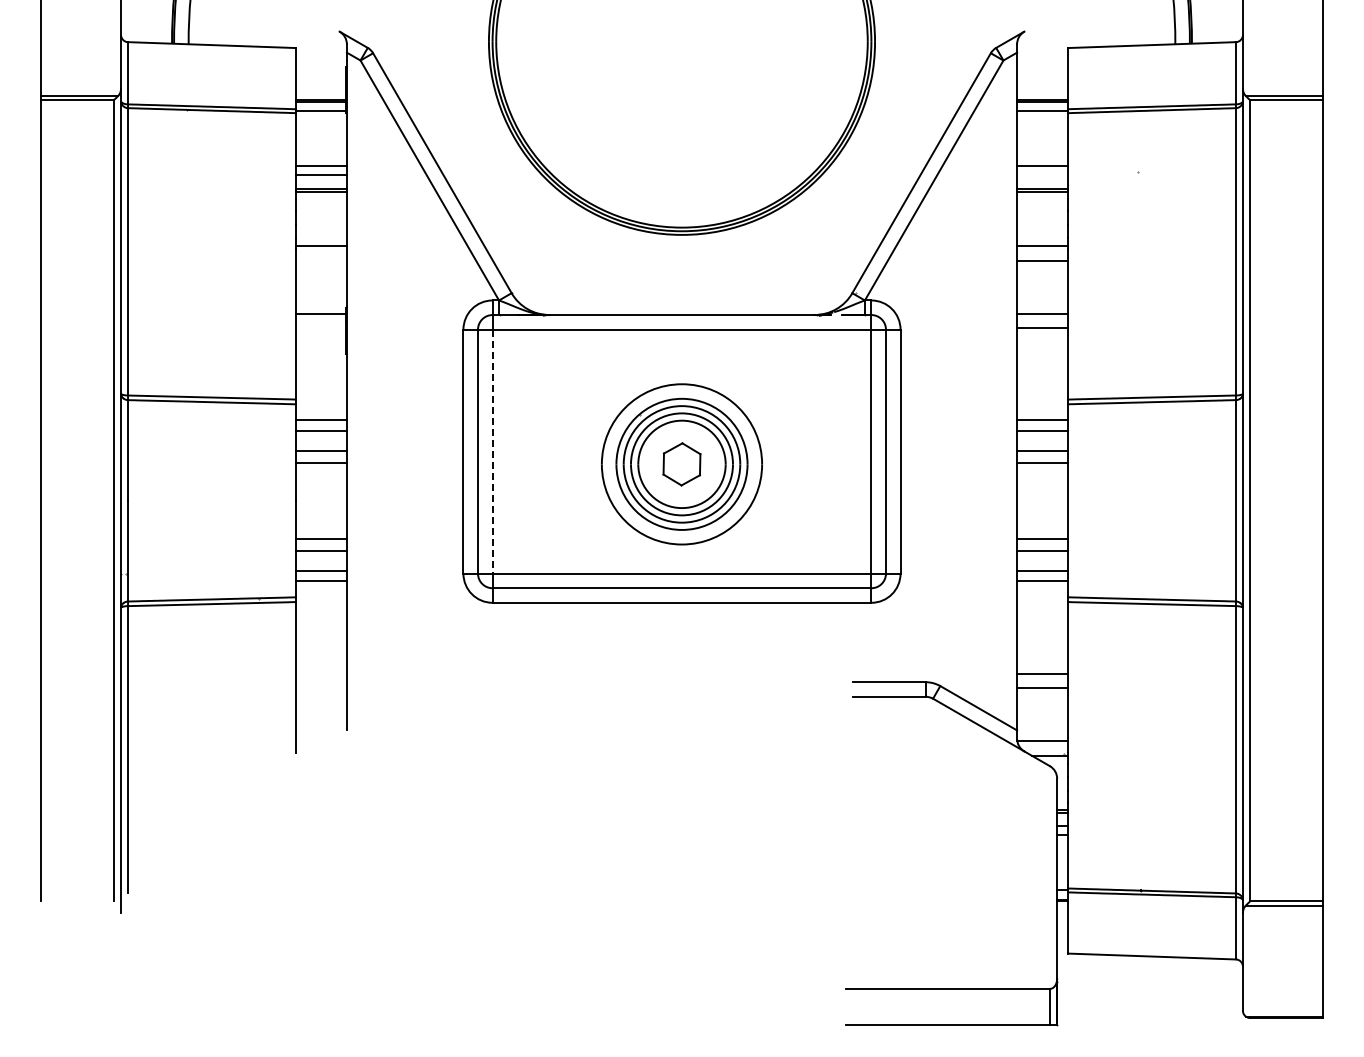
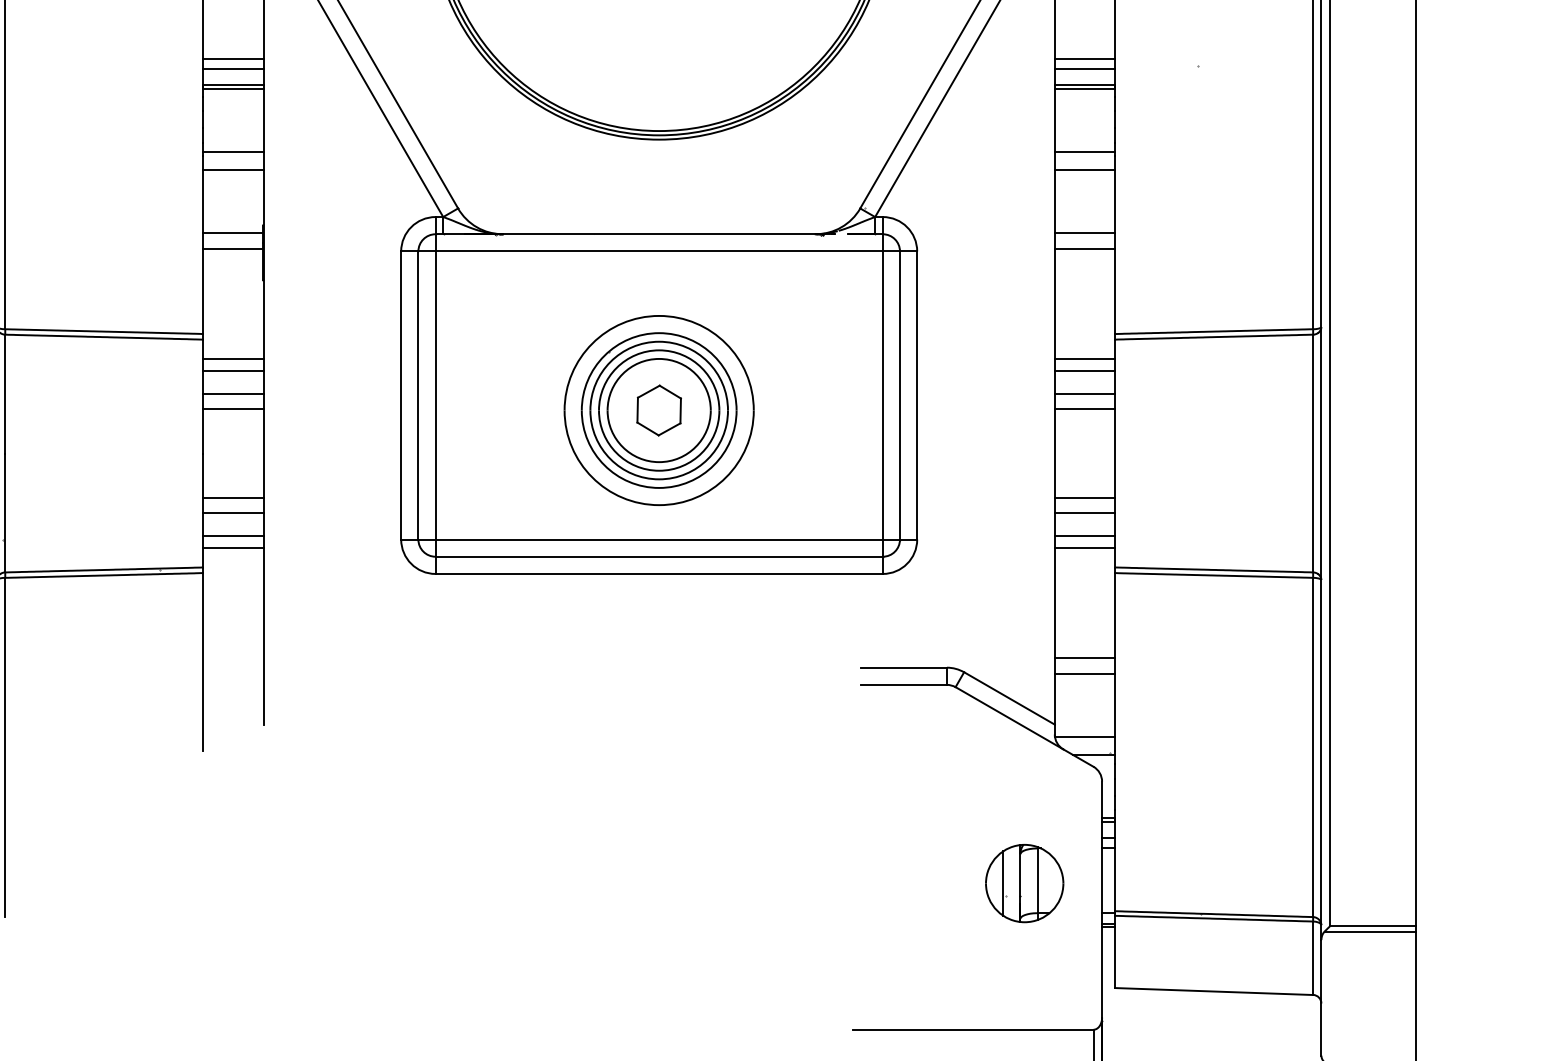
line: (1042, 175) -> (1084, 69), added
line: (320, 261) -> (232, 171), added
line: (320, 327) -> (232, 248), added
line: (492, 452) -> (435, 396), dashed -> solid
part: (991, 864) -> (1024, 882), added

